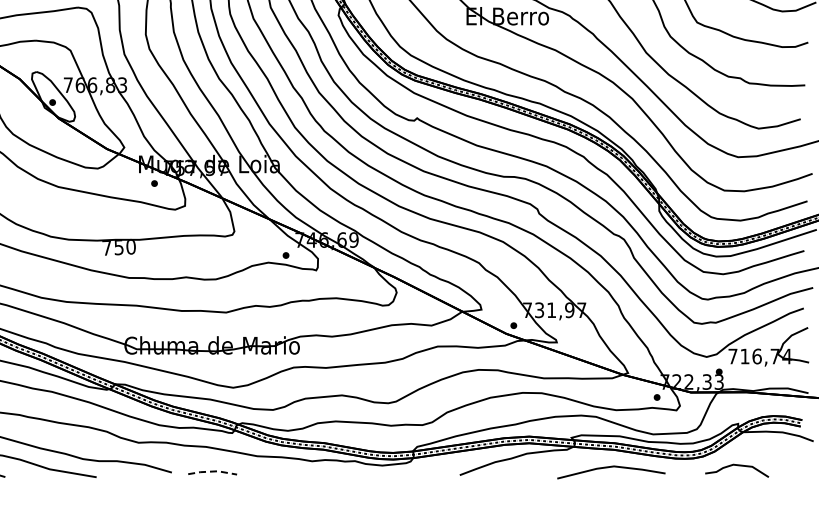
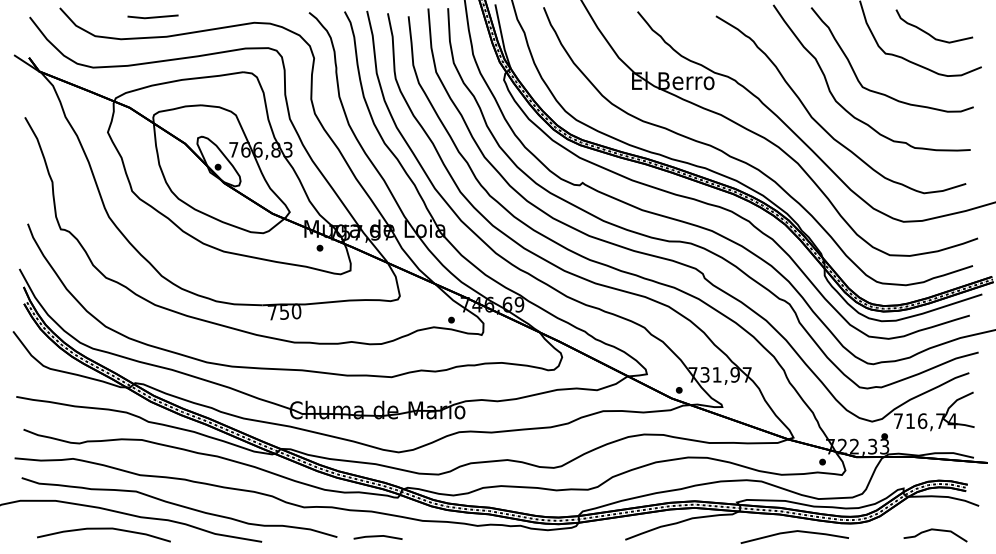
curve: (737, 465) -> (935, 530), moved
line: (611, 467) -> (794, 532), moved
line: (213, 471) -> (378, 536), dashed -> solid

